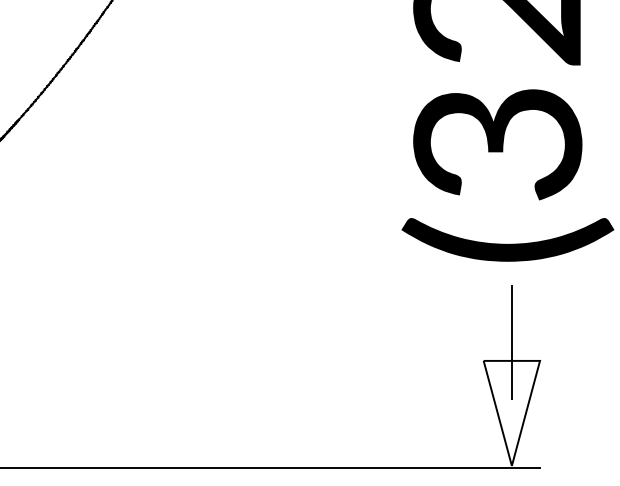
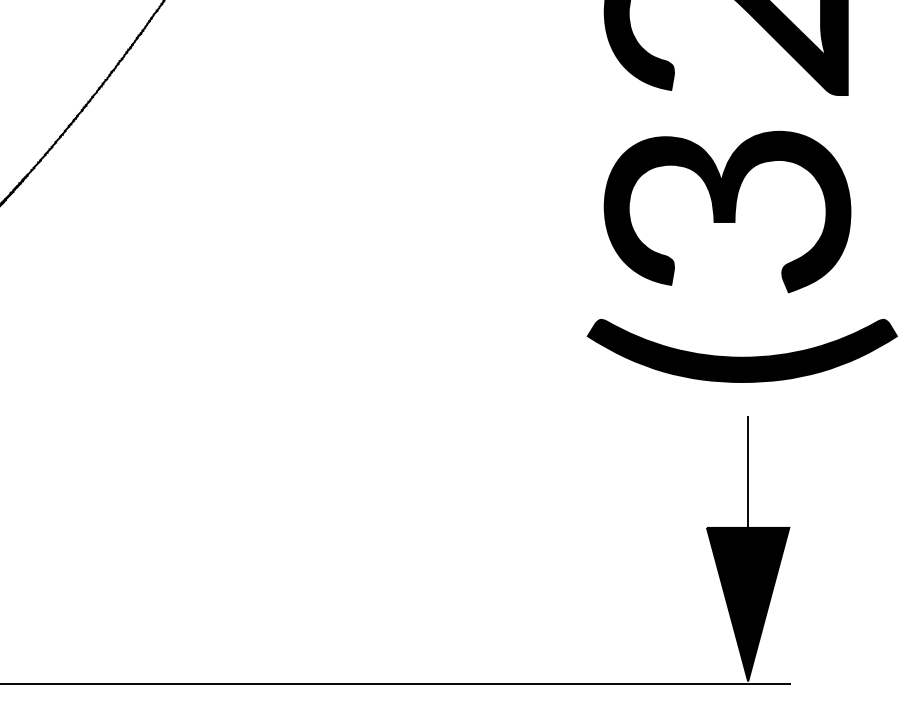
fill: (511, 412) -> (747, 603), added

